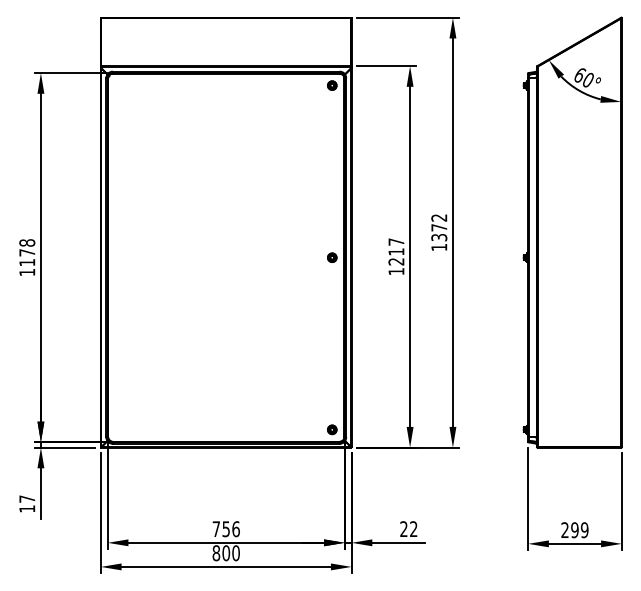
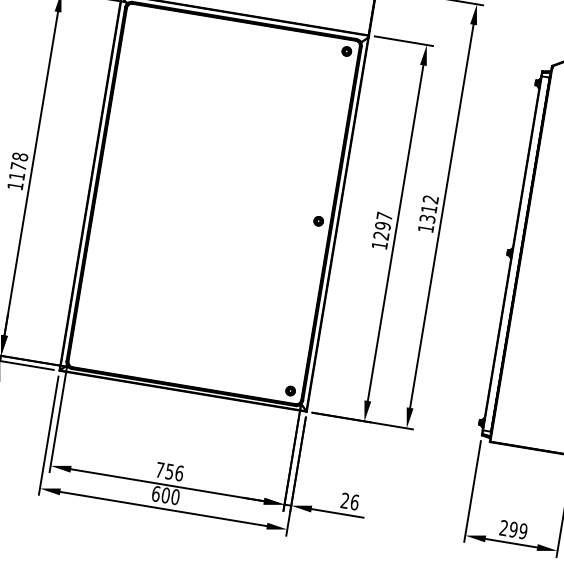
text: (439, 227) -> (429, 208), 1372 -> 1312
text: (396, 251) -> (383, 225), 1217 -> 1297
text: (413, 529) -> (354, 502), 22 -> 26
text: (216, 553) -> (156, 494), 800 -> 600

